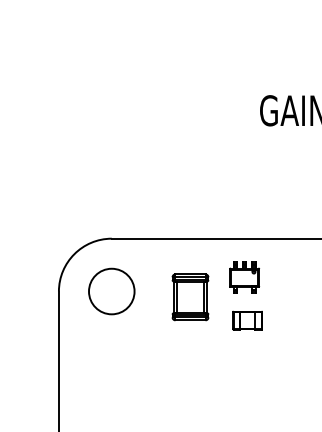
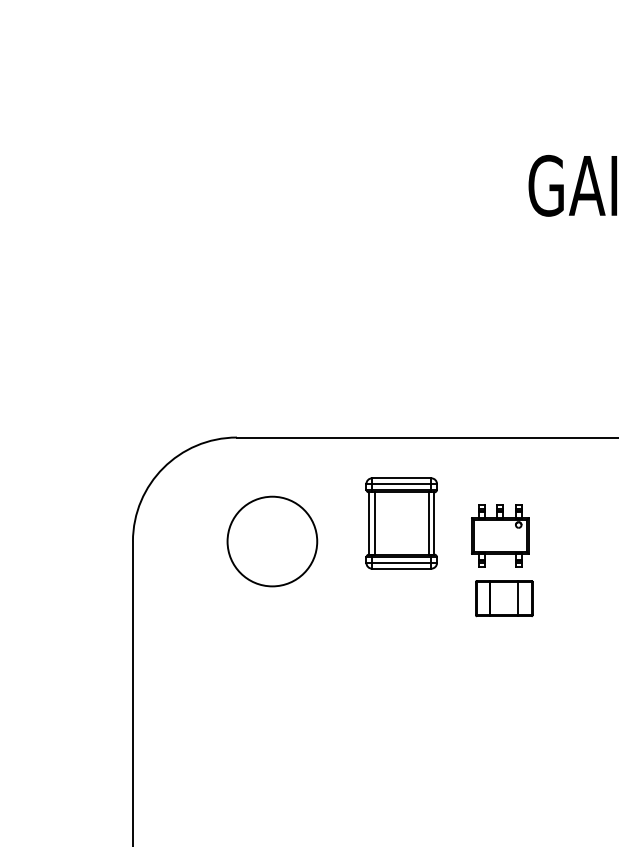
part: (244, 277) -> (500, 535), moved
circle: (111, 291) -> (271, 541), moved
part: (190, 297) -> (401, 523), moved

